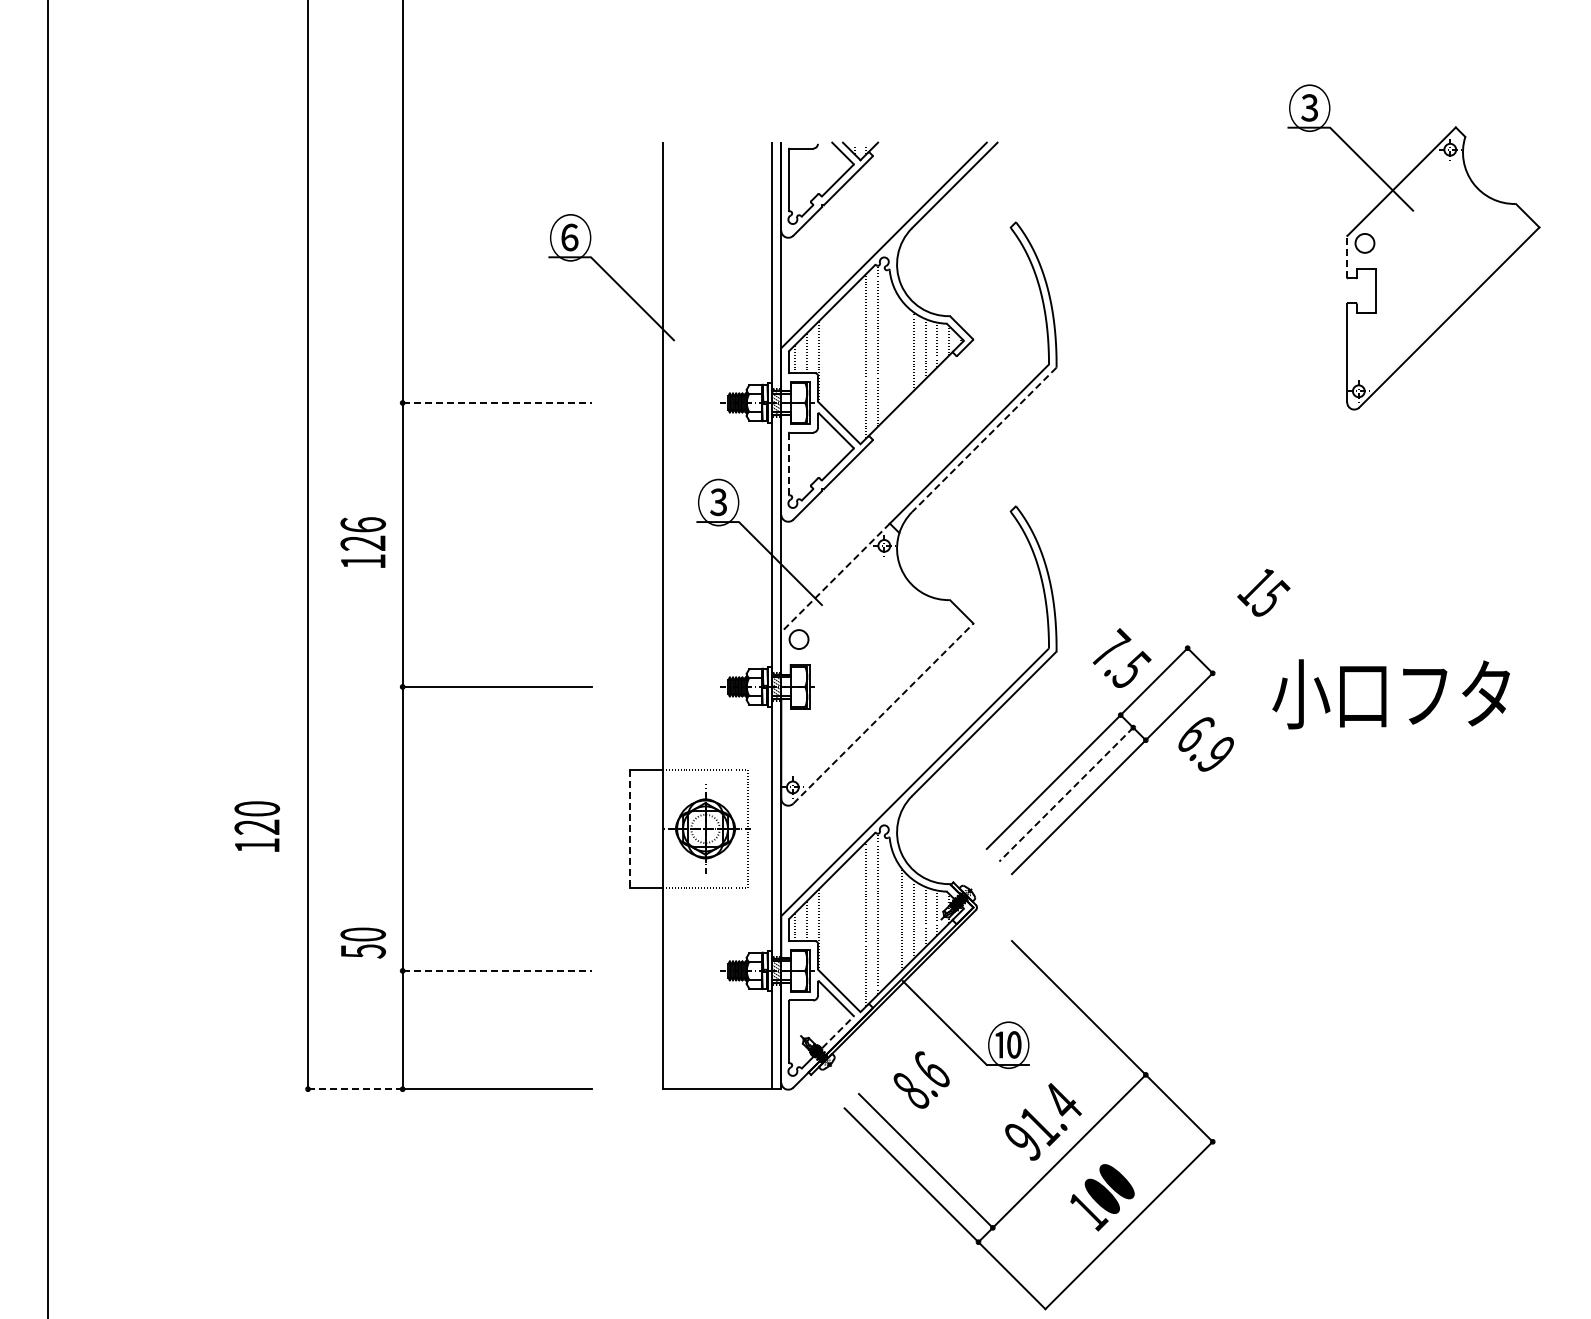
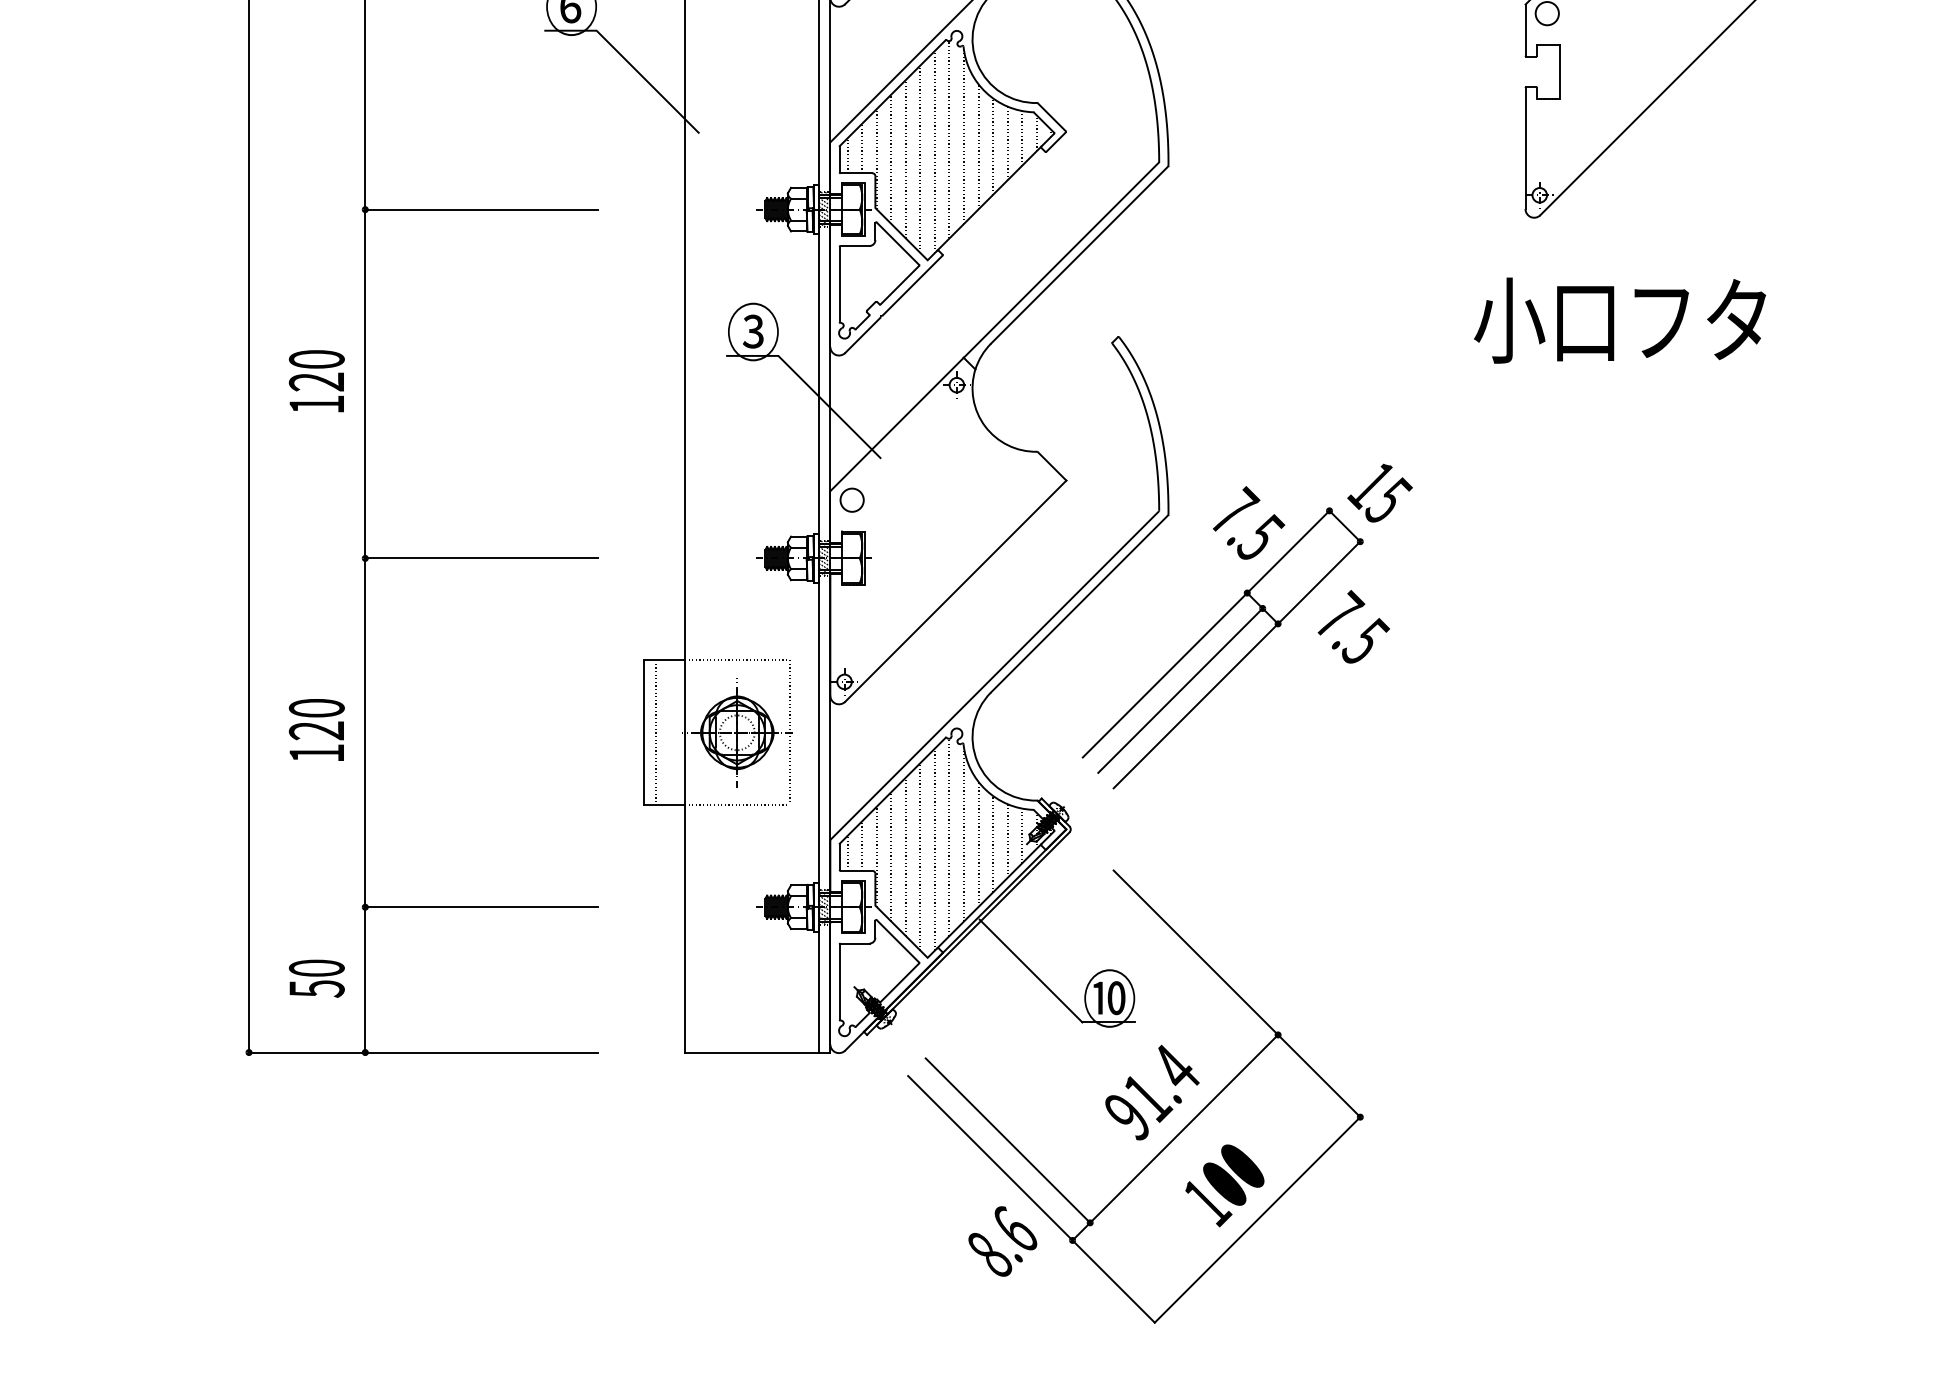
line: (1347, 257) -> (1525, 30), dashed -> solid
line: (890, 343) -> (964, 136), added
line: (901, 351) -> (977, 146), added
line: (830, 361) -> (890, 158), added
line: (842, 361) -> (905, 158), added
line: (854, 361) -> (920, 158), added
line: (497, 402) -> (481, 209), dashed -> solid
line: (983, 440) -> (1078, 255), dashed -> solid
line: (788, 463) -> (839, 283), dashed -> solid
text: (362, 524) -> (315, 358), 126 -> 120
line: (835, 577) -> (896, 424), dashed -> solid
text: (1263, 592) -> (1379, 492), moved
text: (1390, 694) -> (1619, 320), moved
line: (883, 713) -> (955, 591), dashed -> solid
text: (1207, 742) -> (1353, 626), 6.9 -> 7.5
line: (1066, 794) -> (1180, 690), dashed -> solid
text: (256, 826) -> (315, 729), moved
line: (639, 828) -> (656, 732), added
line: (629, 829) -> (643, 733), dashed -> solid
line: (890, 911) -> (964, 834), added
line: (830, 929) -> (890, 856), added
line: (842, 929) -> (905, 856), added
line: (854, 929) -> (920, 856), added
text: (362, 942) -> (315, 977), moved
line: (497, 970) -> (481, 906), dashed -> solid
line: (838, 1032) -> (900, 982), dashed -> solid
text: (921, 1079) -> (1002, 1240), moved
line: (355, 1089) -> (307, 1052), dashed -> solid

